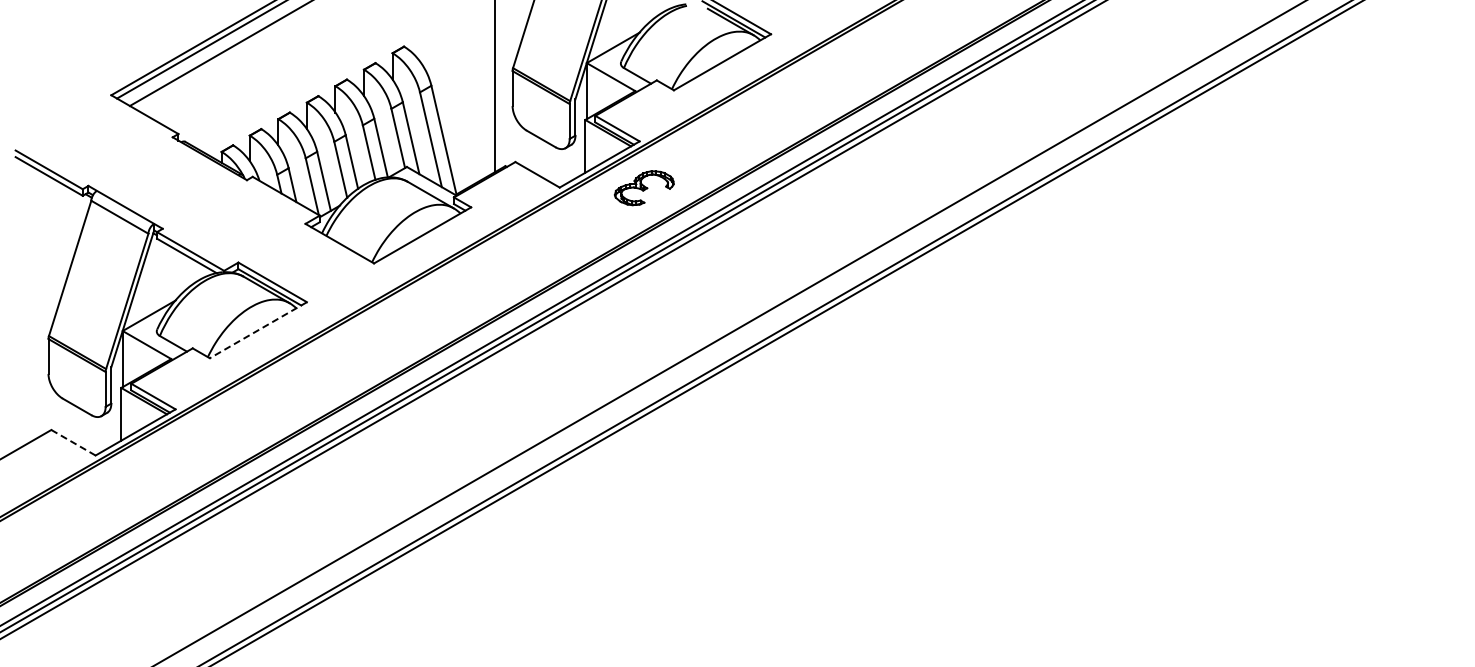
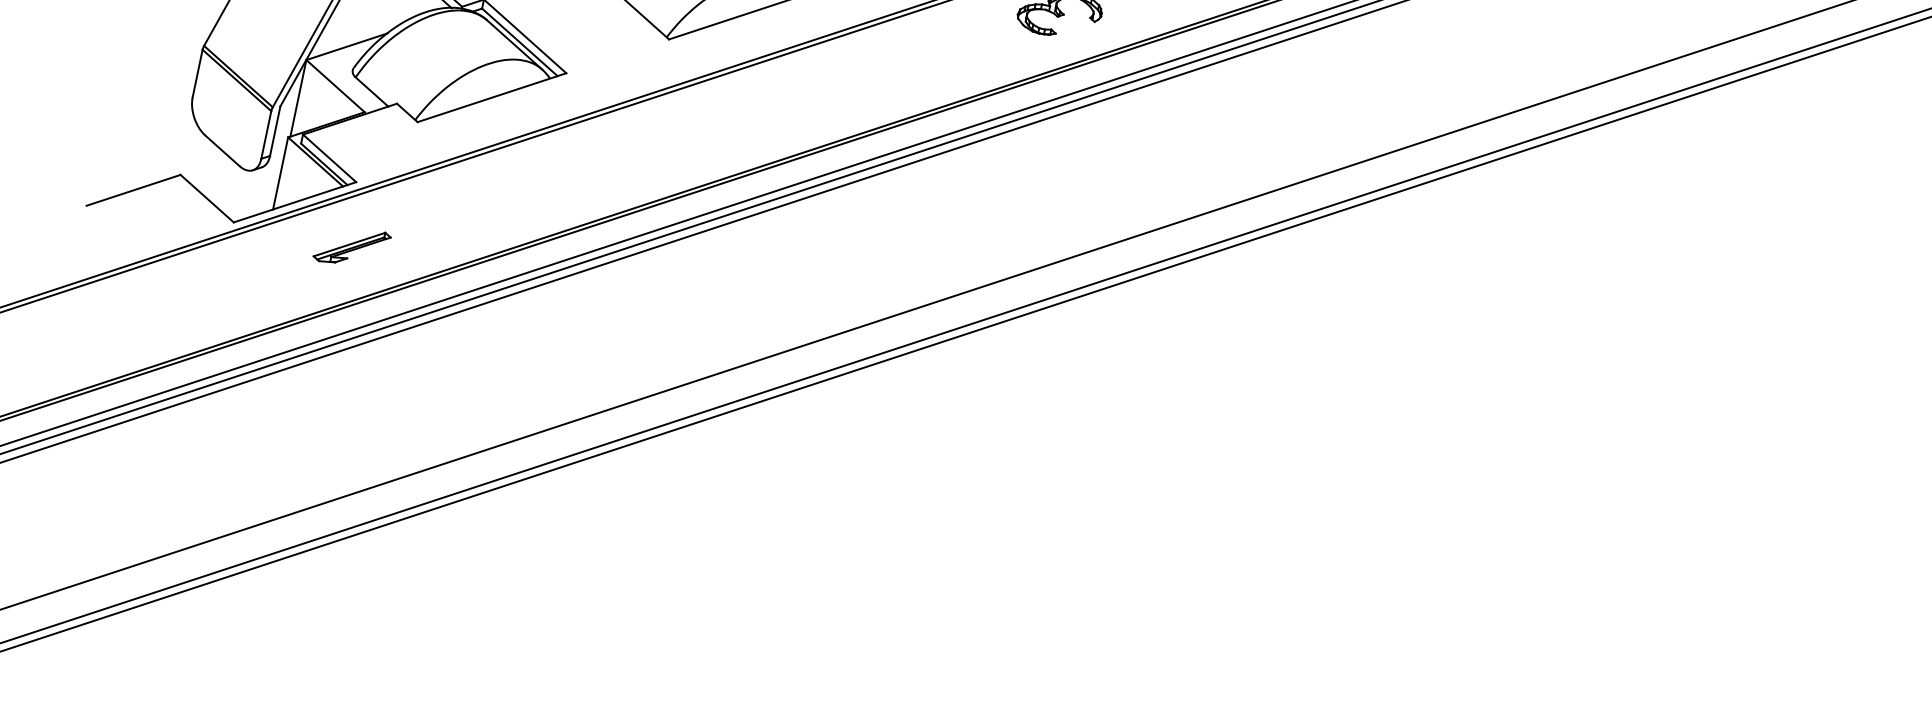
line: (257, 330) -> (490, 97), dashed -> solid
line: (73, 442) -> (207, 198), dashed -> solid
part: (181, 455) -> (351, 246), added

